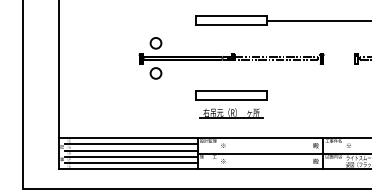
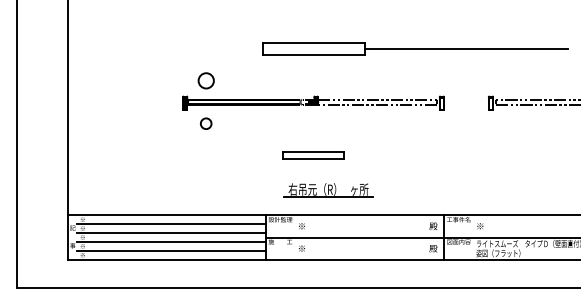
circle: (155, 73) -> (205, 123), size x0.7
part: (231, 95) -> (313, 155), size x0.6
part: (231, 113) -> (328, 190), moved

